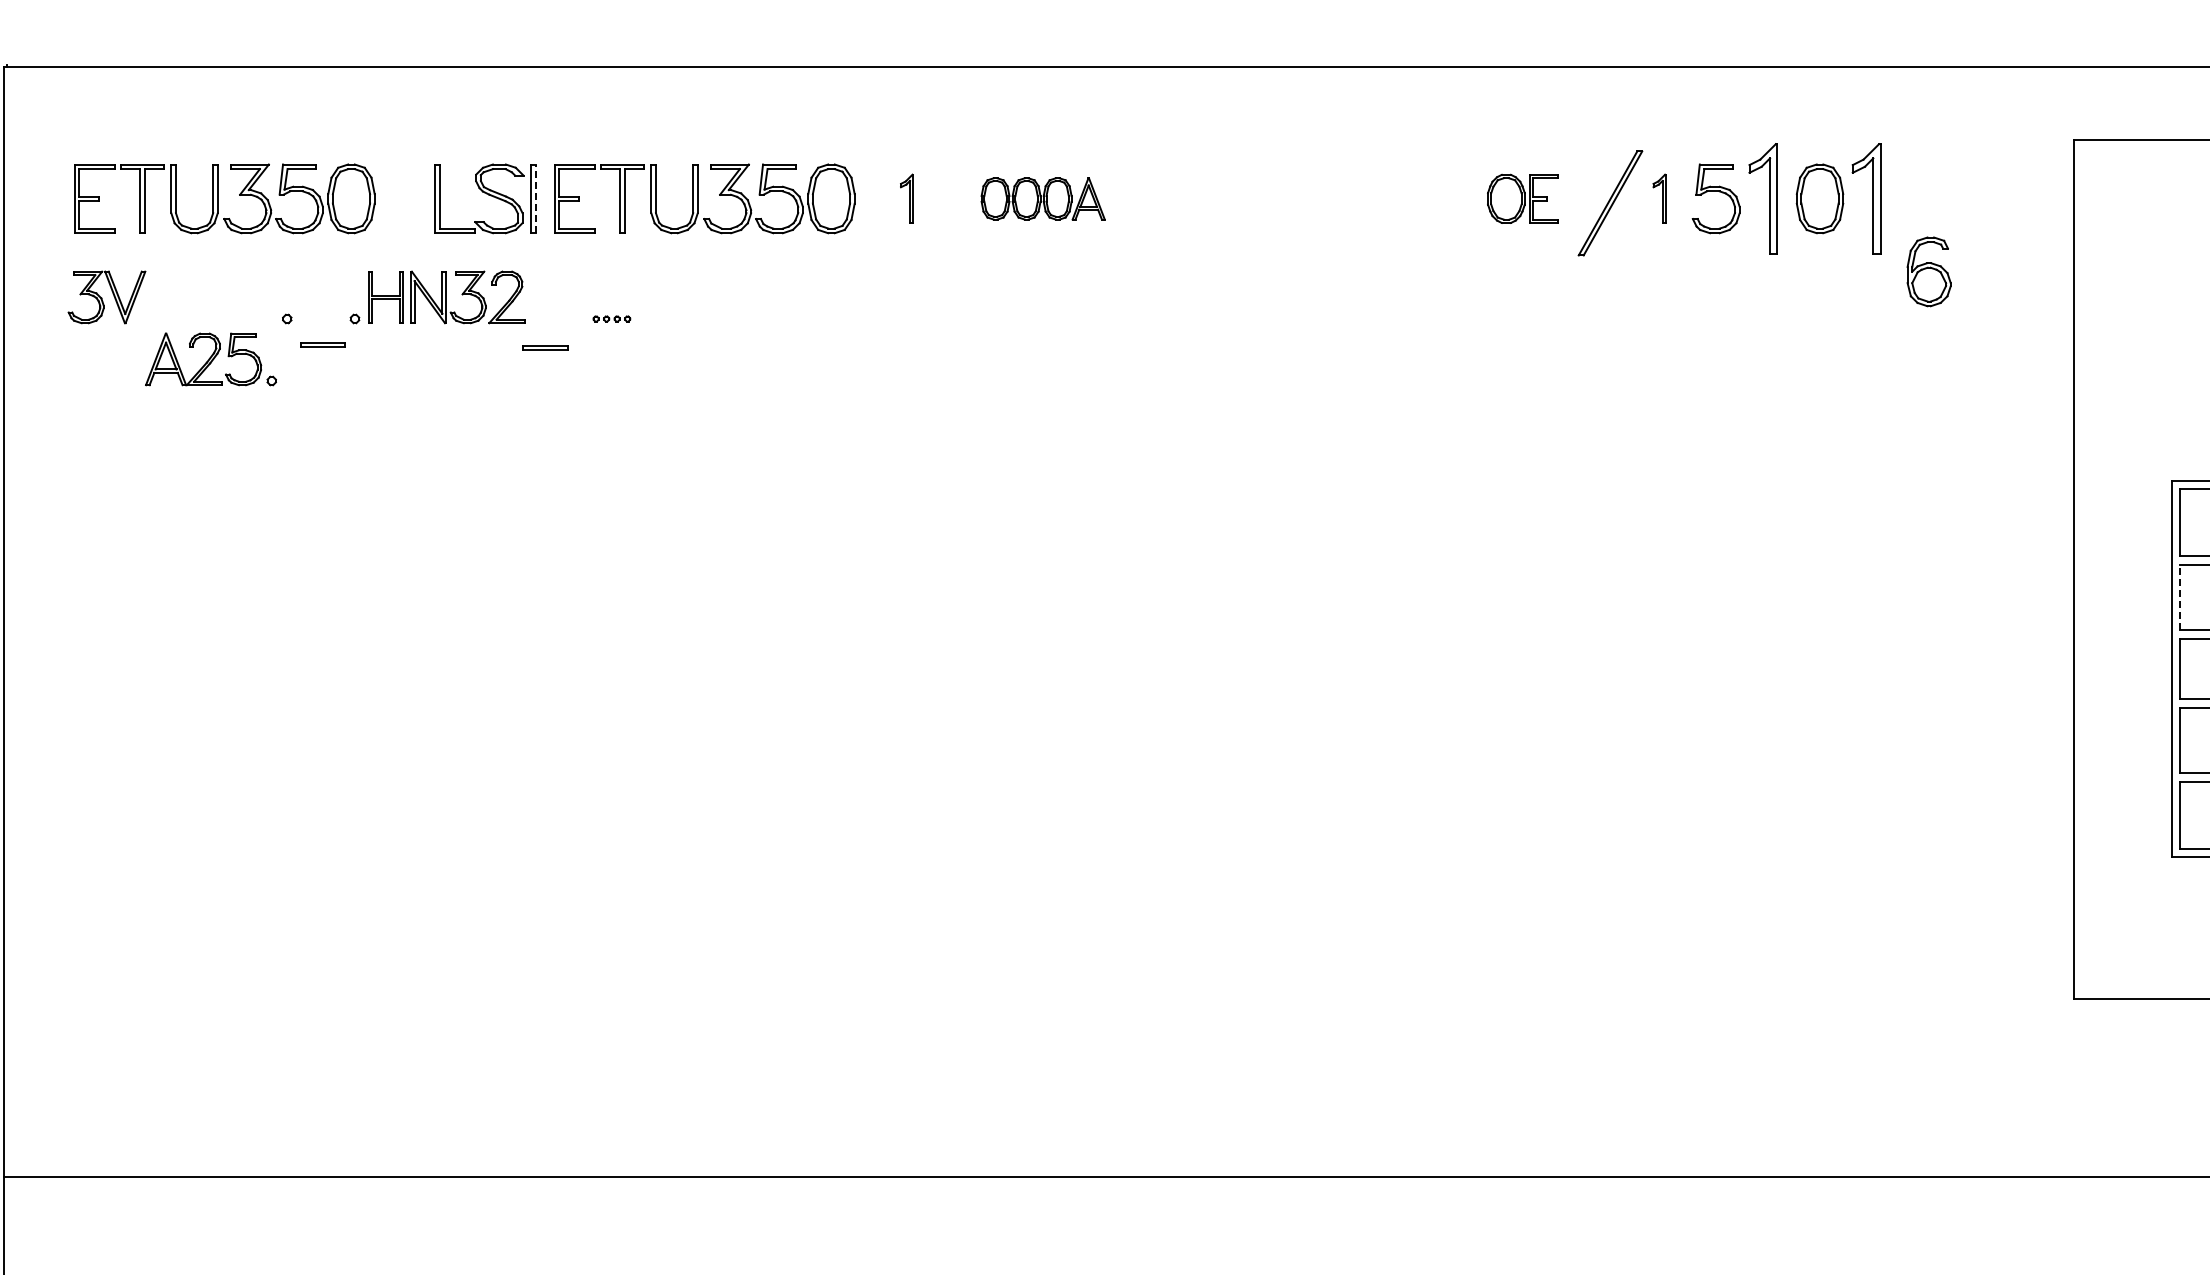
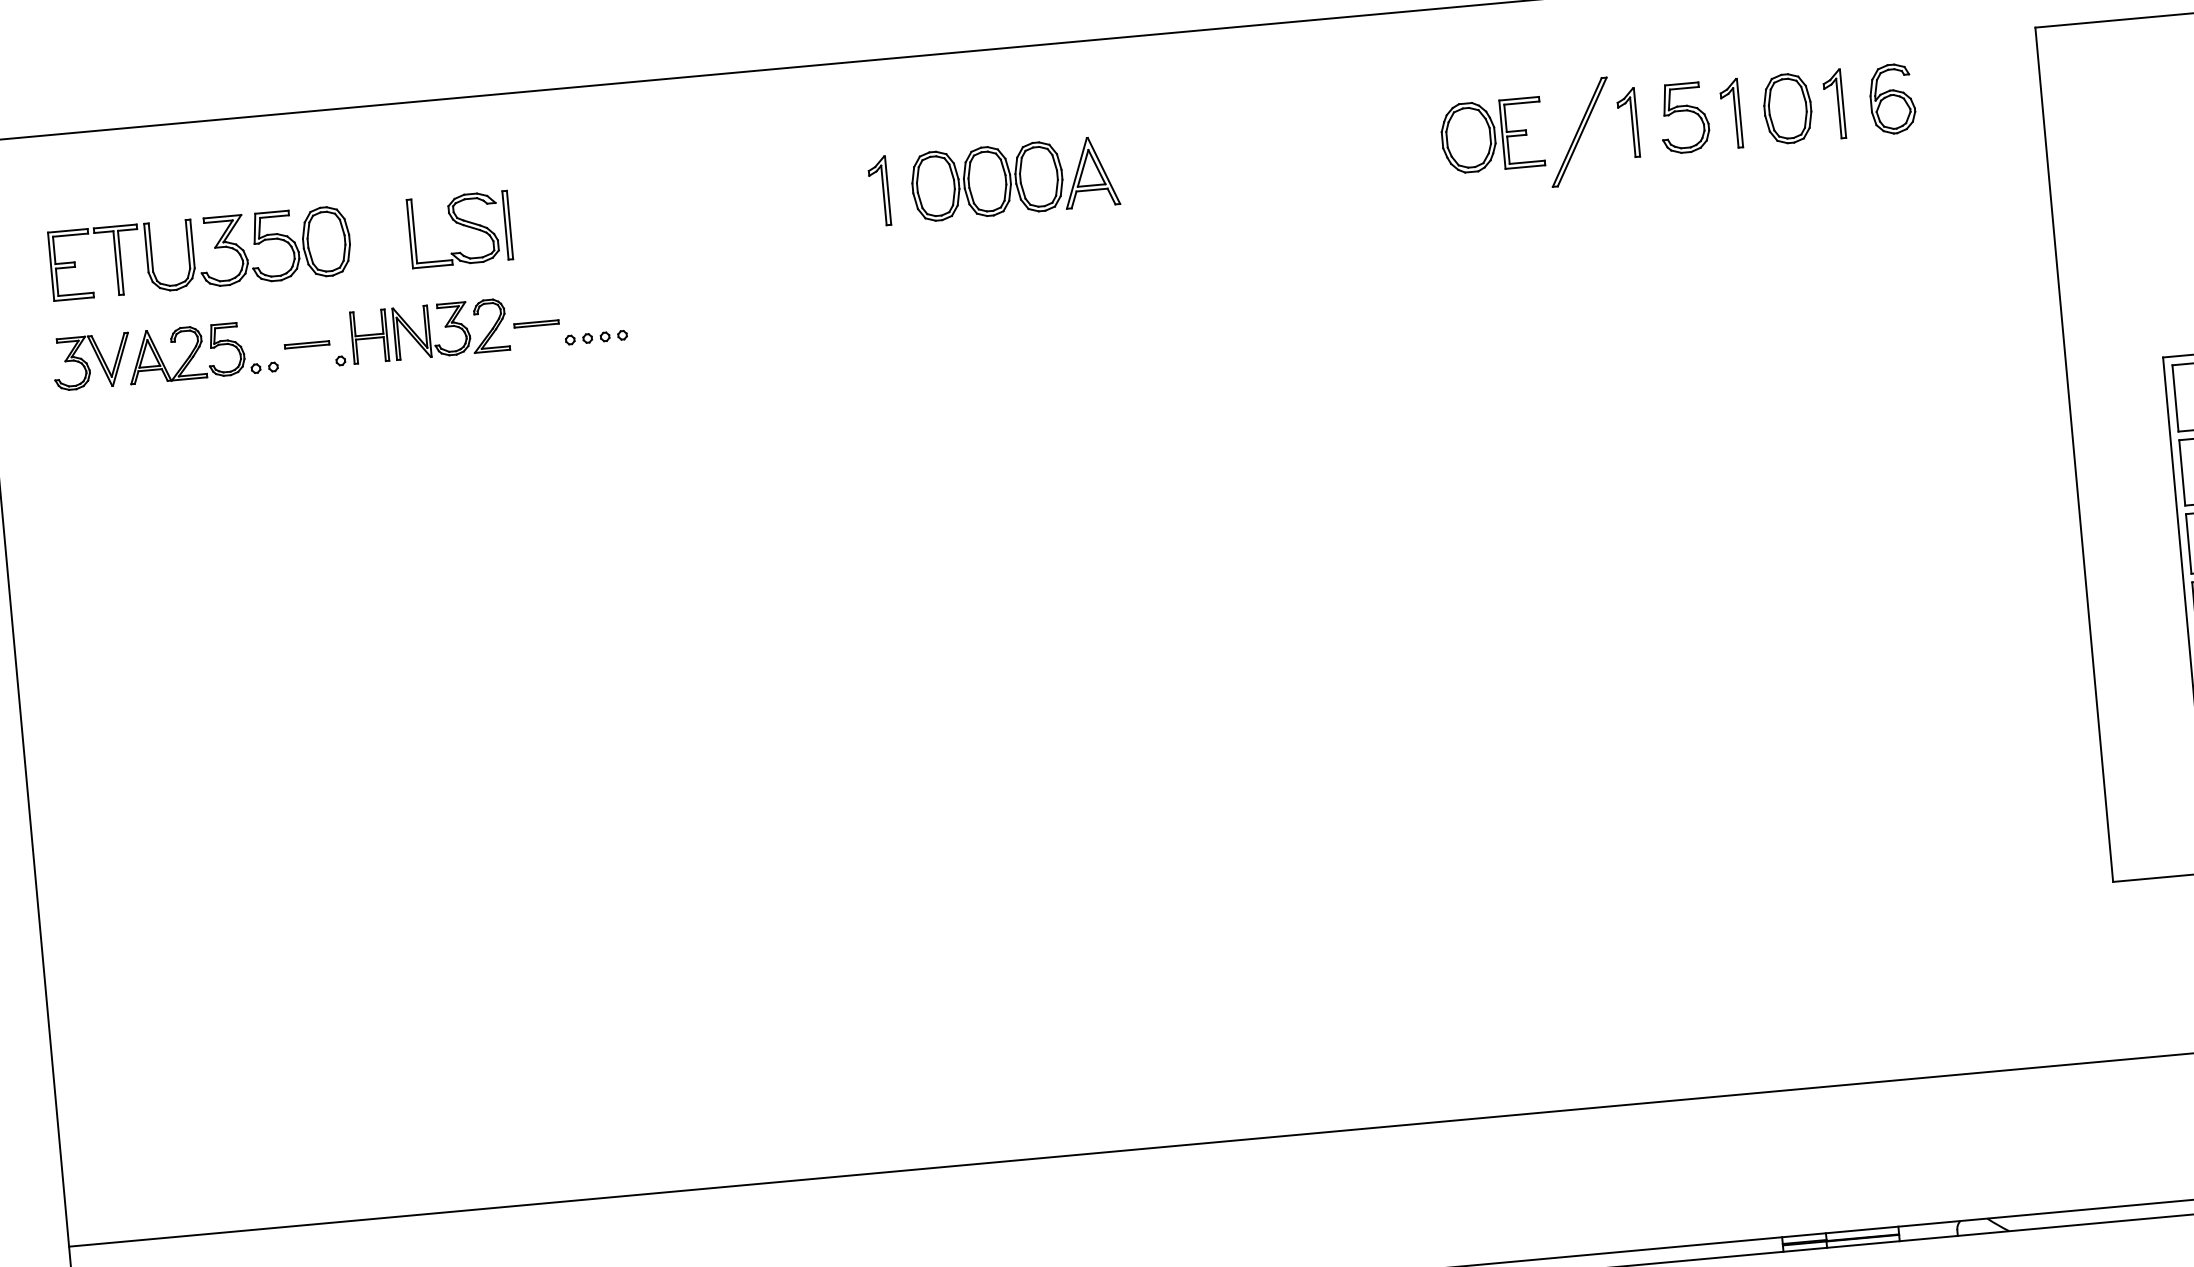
line: (535, 198) -> (509, 224), dashed -> solid
part: (704, 198) -> (677, 209), removed
part: (906, 198) -> (878, 191), size x1.43
part: (1042, 198) -> (1014, 178), size x1.67
part: (1522, 198) -> (1491, 135), size x1.43
part: (1659, 198) -> (1628, 122), size x1.43
part: (1762, 198) -> (1730, 113), size x0.62
part: (1866, 198) -> (1834, 104), size x0.62
part: (1928, 271) -> (1891, 98), moved
part: (611, 318) -> (596, 337), size x1.67
part: (322, 344) -> (306, 344), moved
part: (545, 347) -> (536, 323), moved
part: (210, 359) -> (193, 352), moved
line: (2180, 597) -> (2182, 472), dashed -> solid

